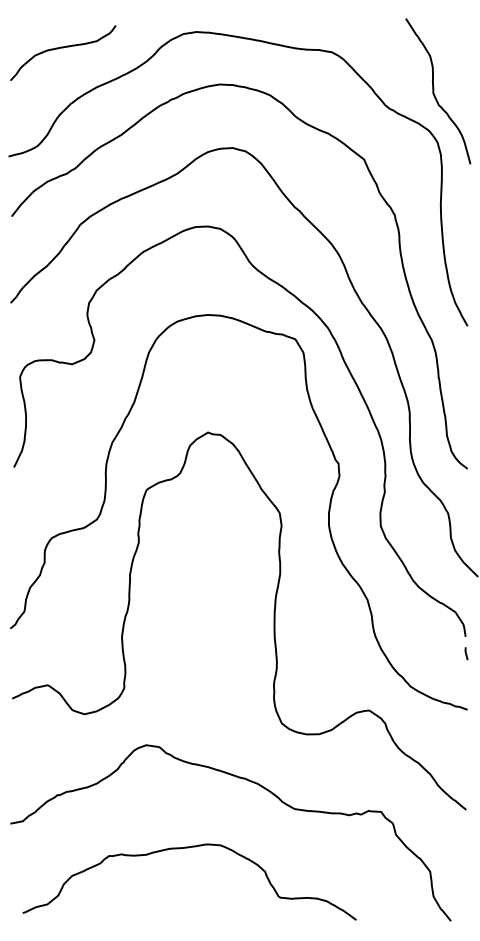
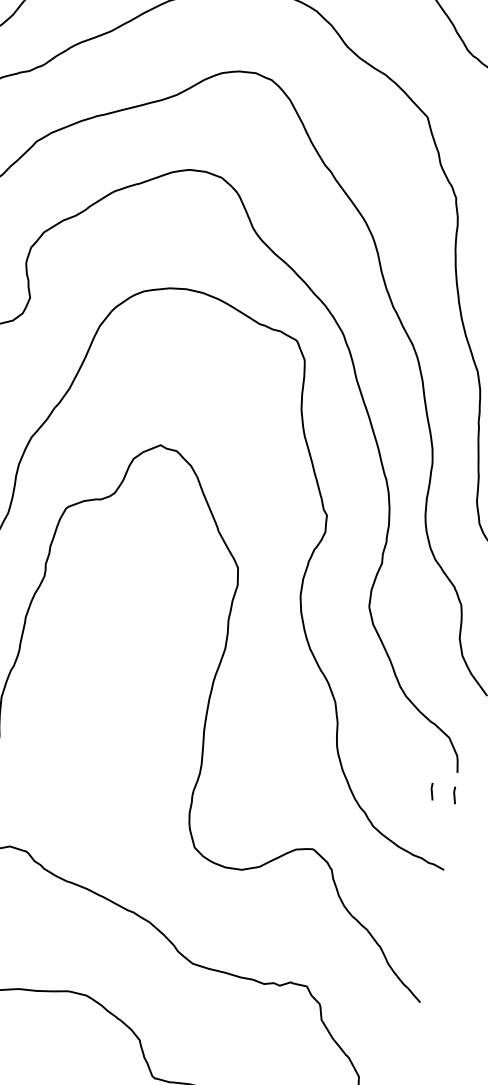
line: (449, 653) -> (432, 791), added

